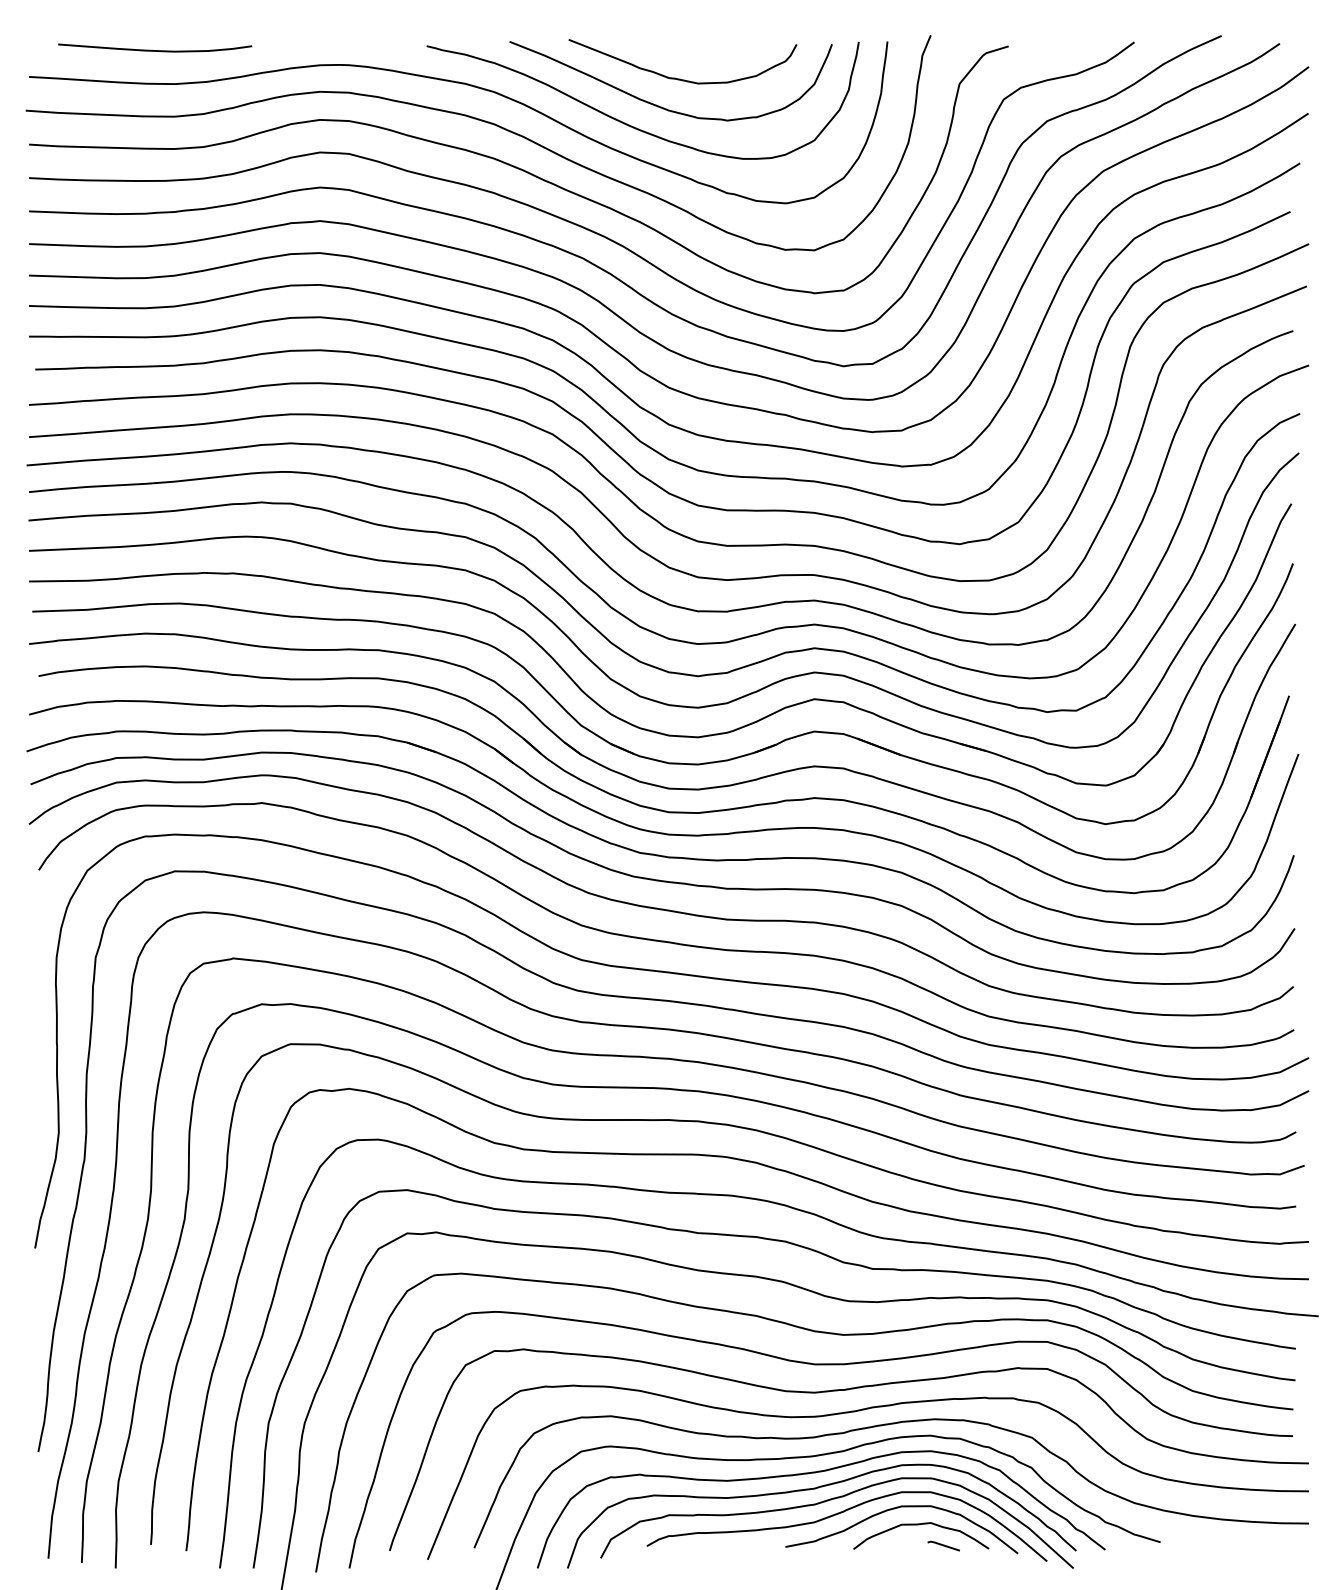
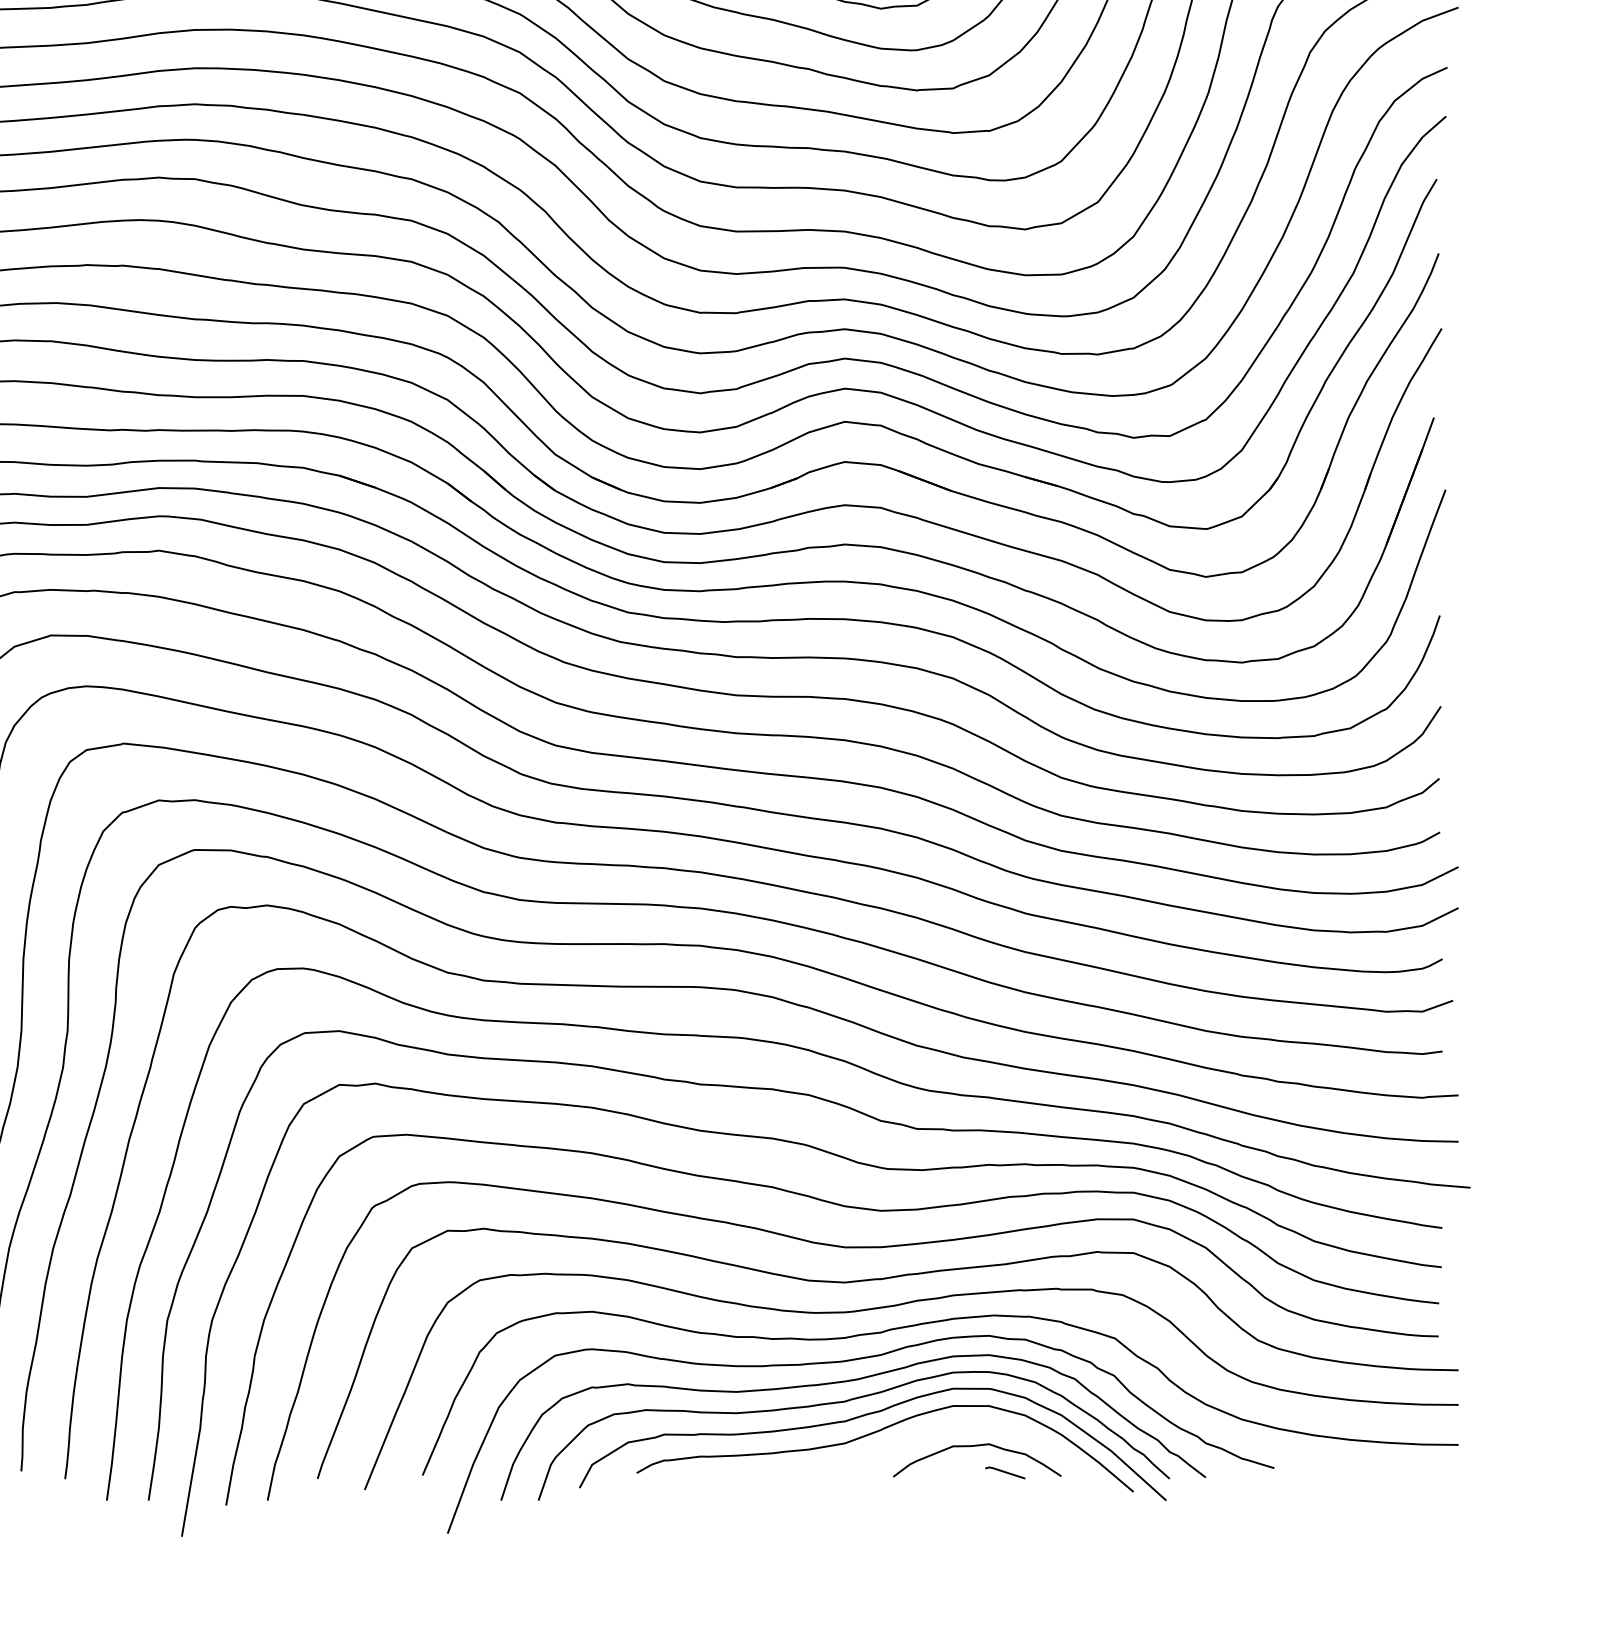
curve: (894, 1509) -> (944, 1427), removed

